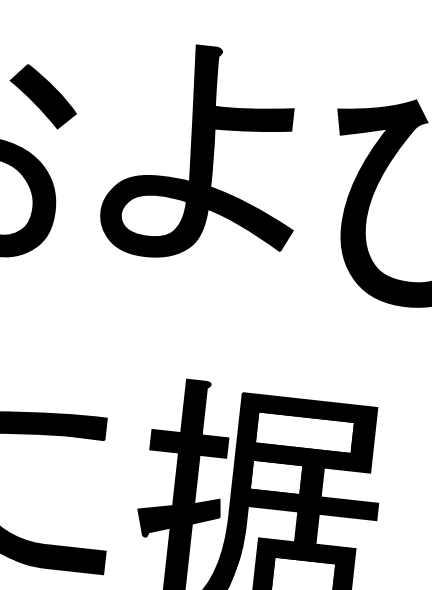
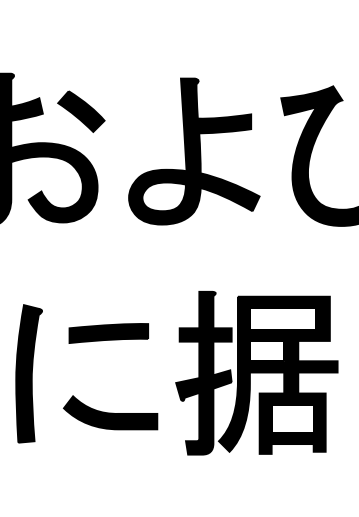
part: (204, 154) -> (194, 151), moved

